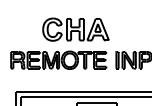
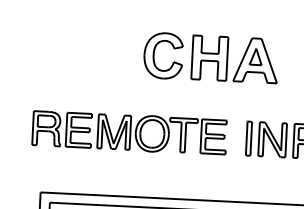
part: (75, 29) -> (210, 57), moved

